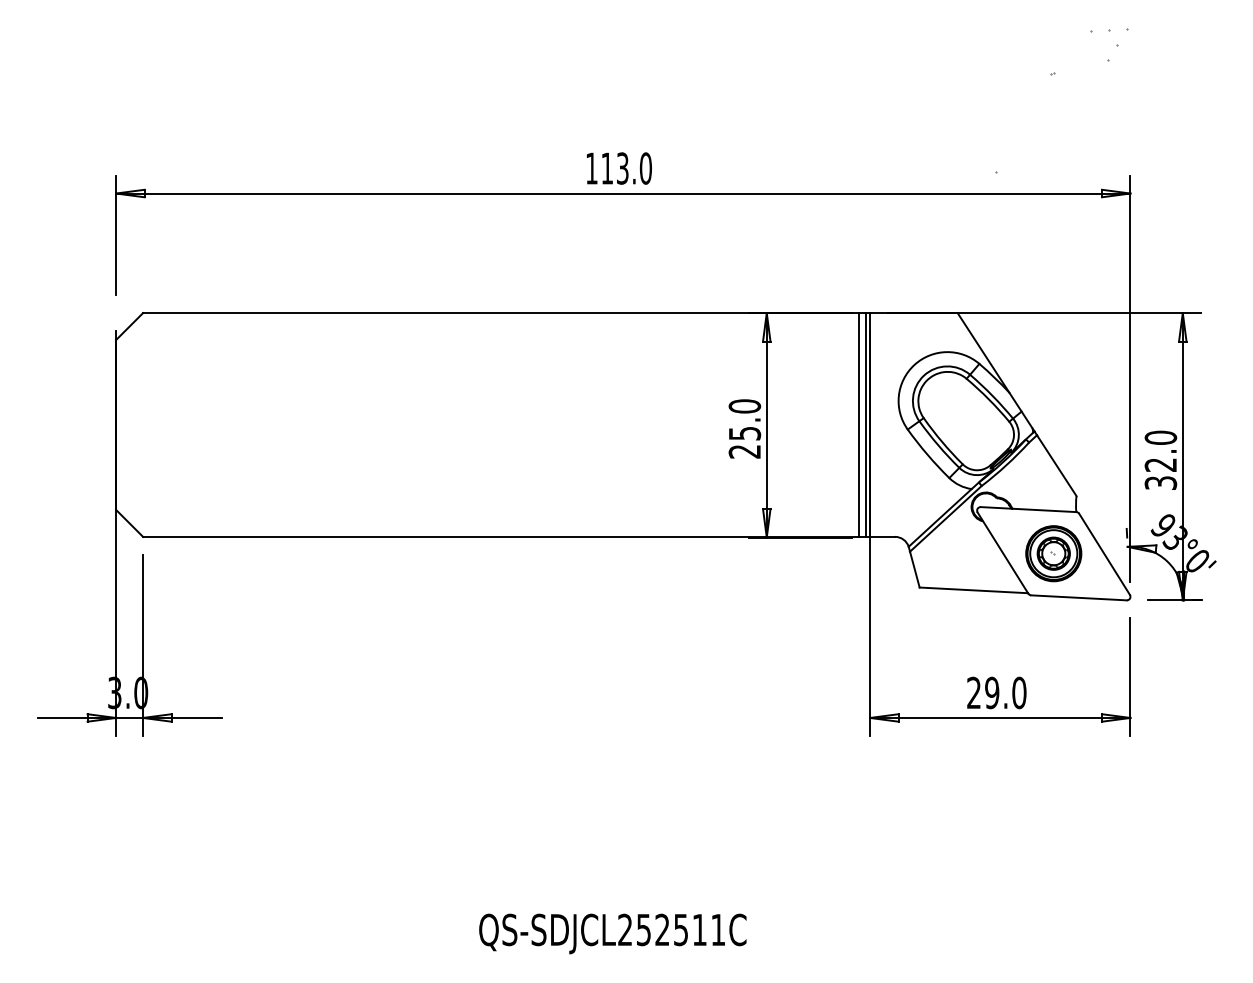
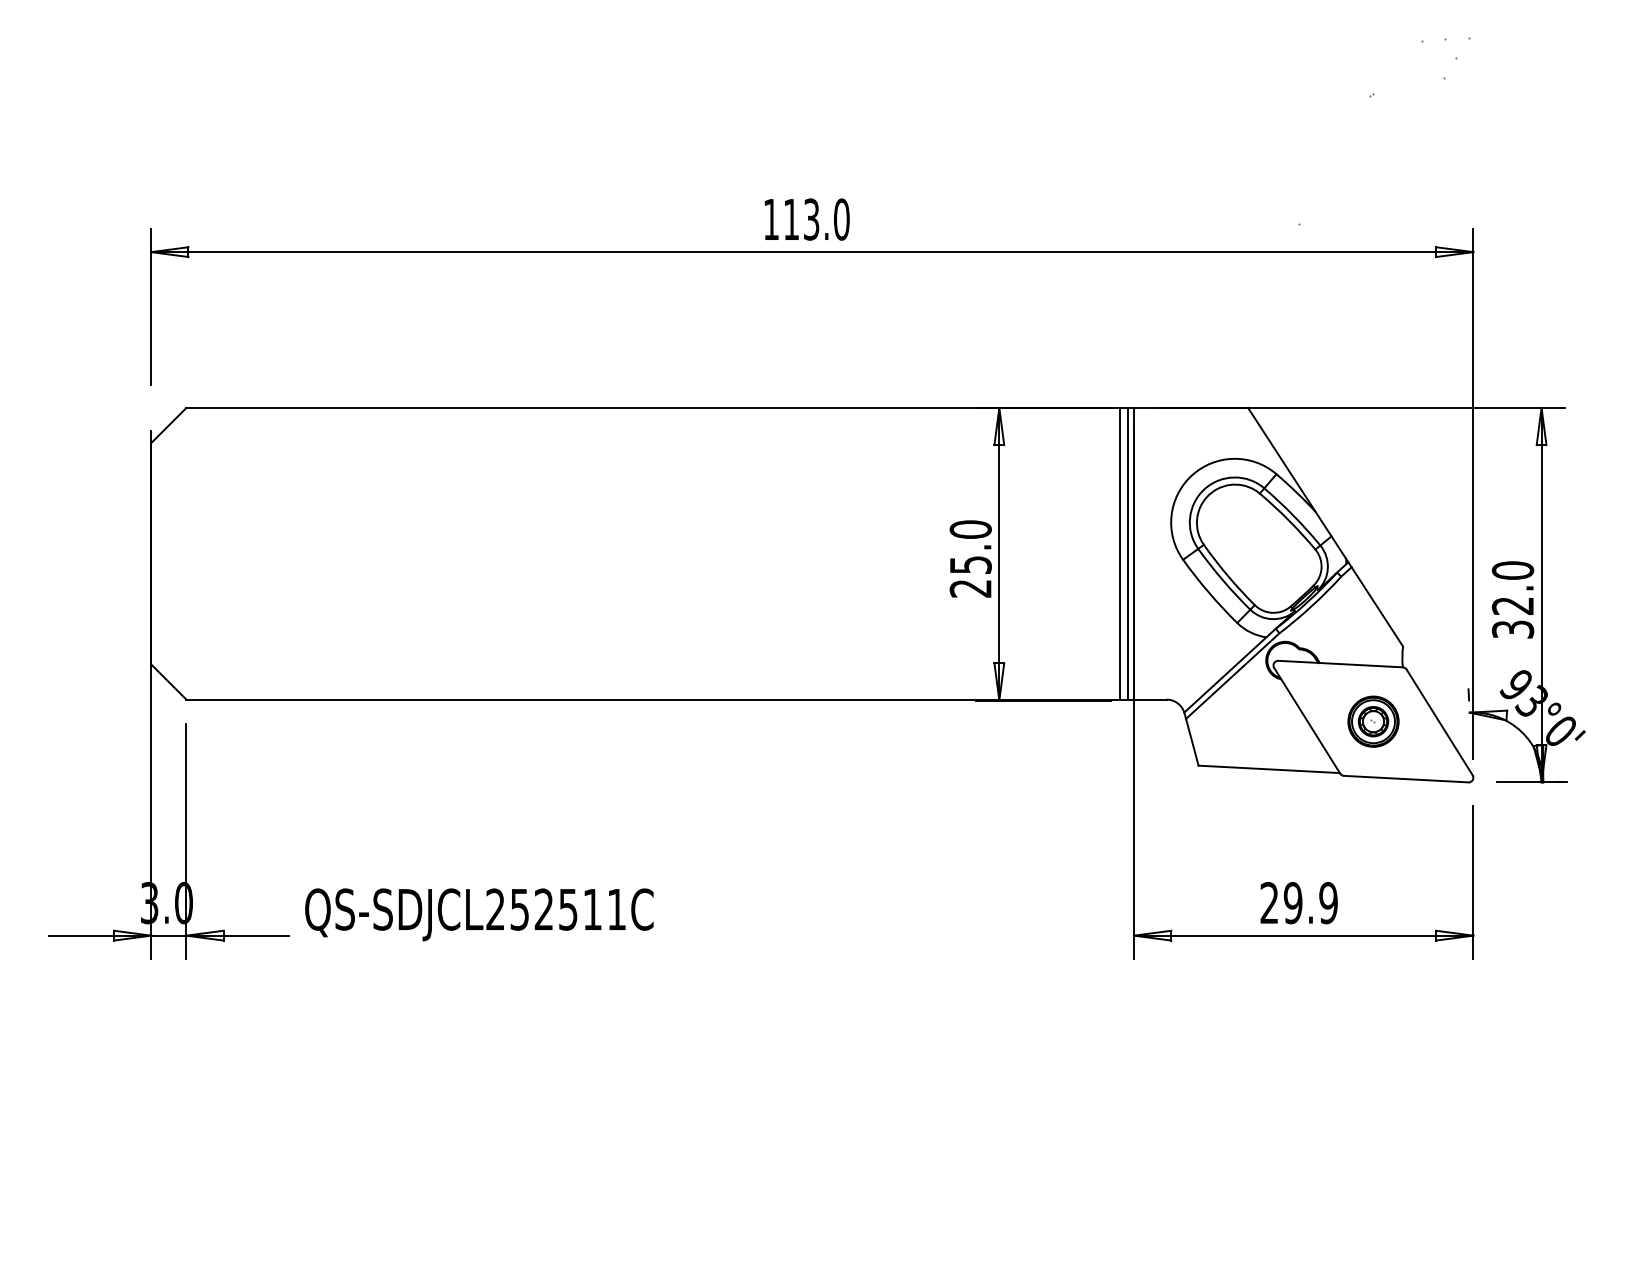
part: (1053, 553) -> (1373, 721), size x0.7
text: (1019, 693) -> (1328, 903), 29.0 -> 29.9
text: (612, 933) -> (478, 914), moved

